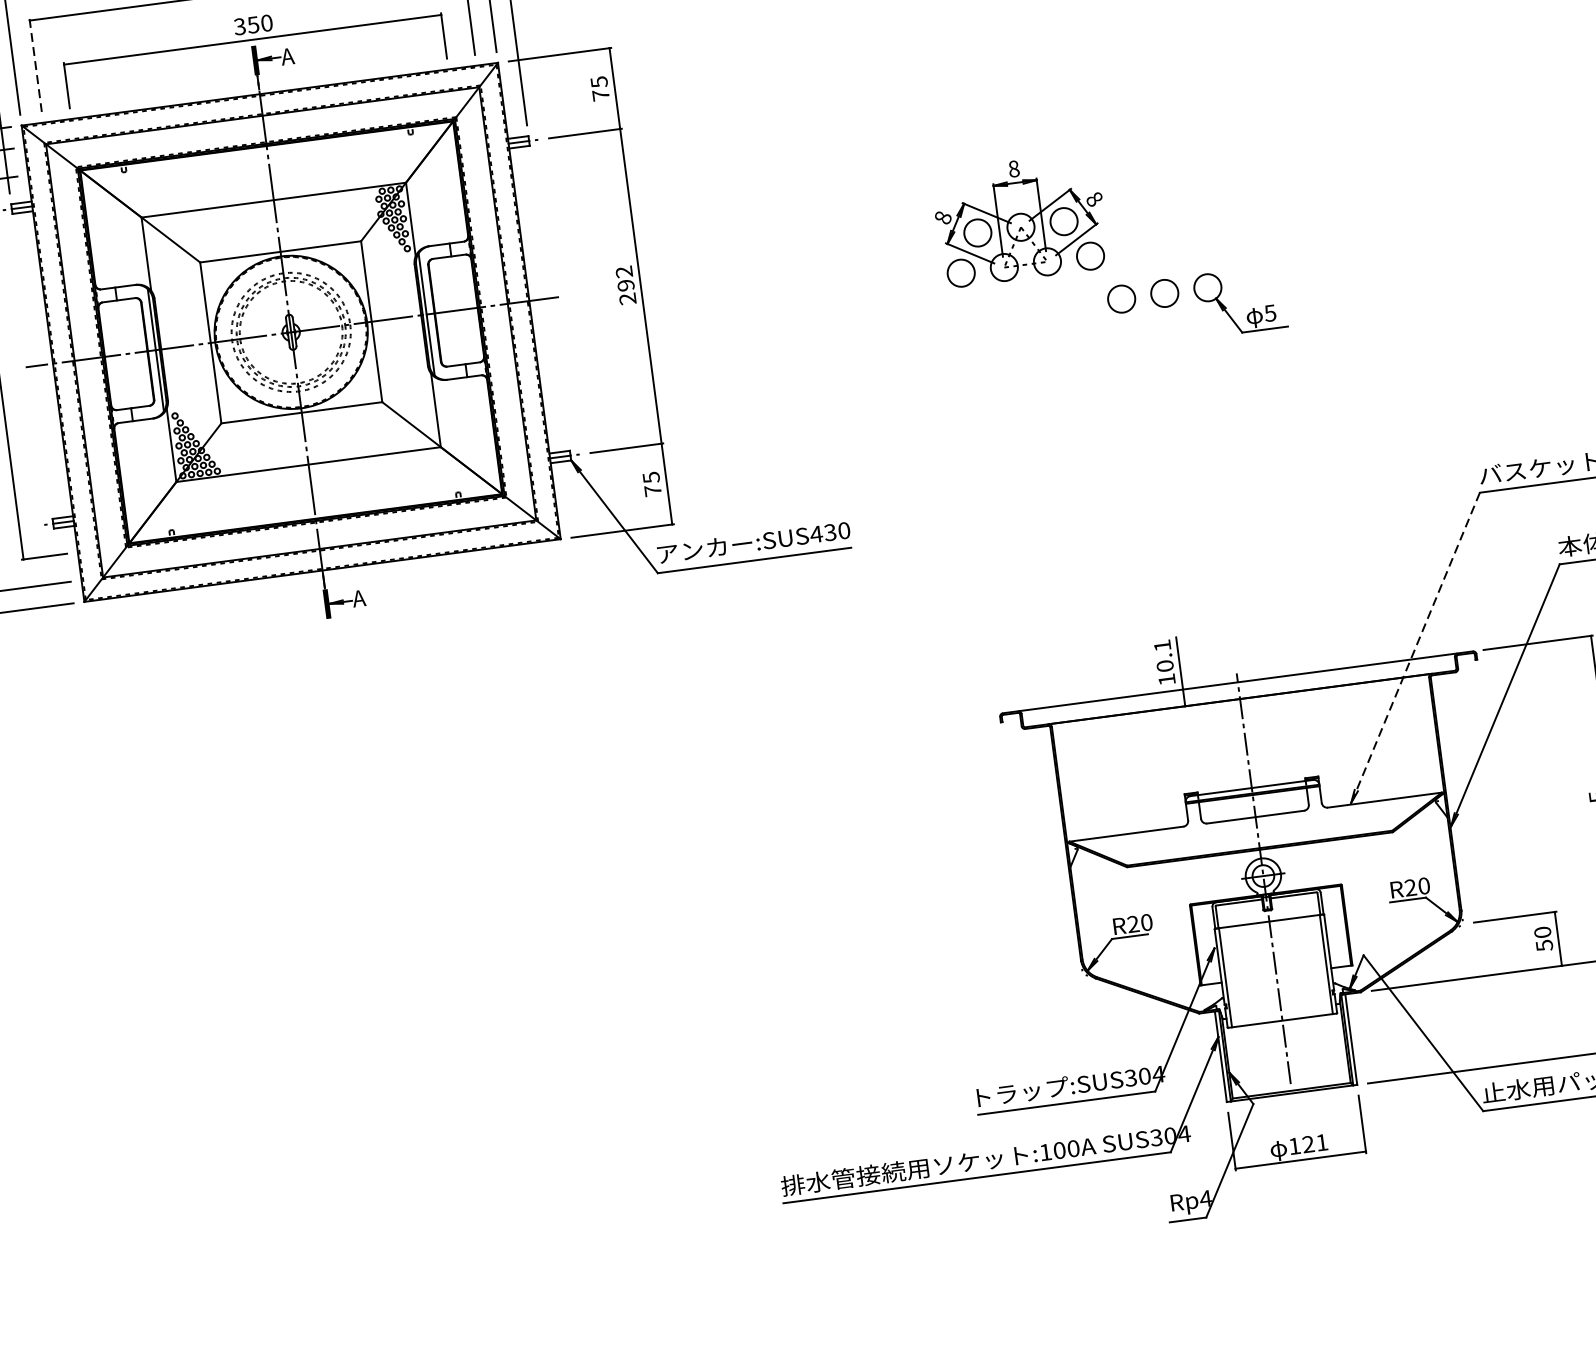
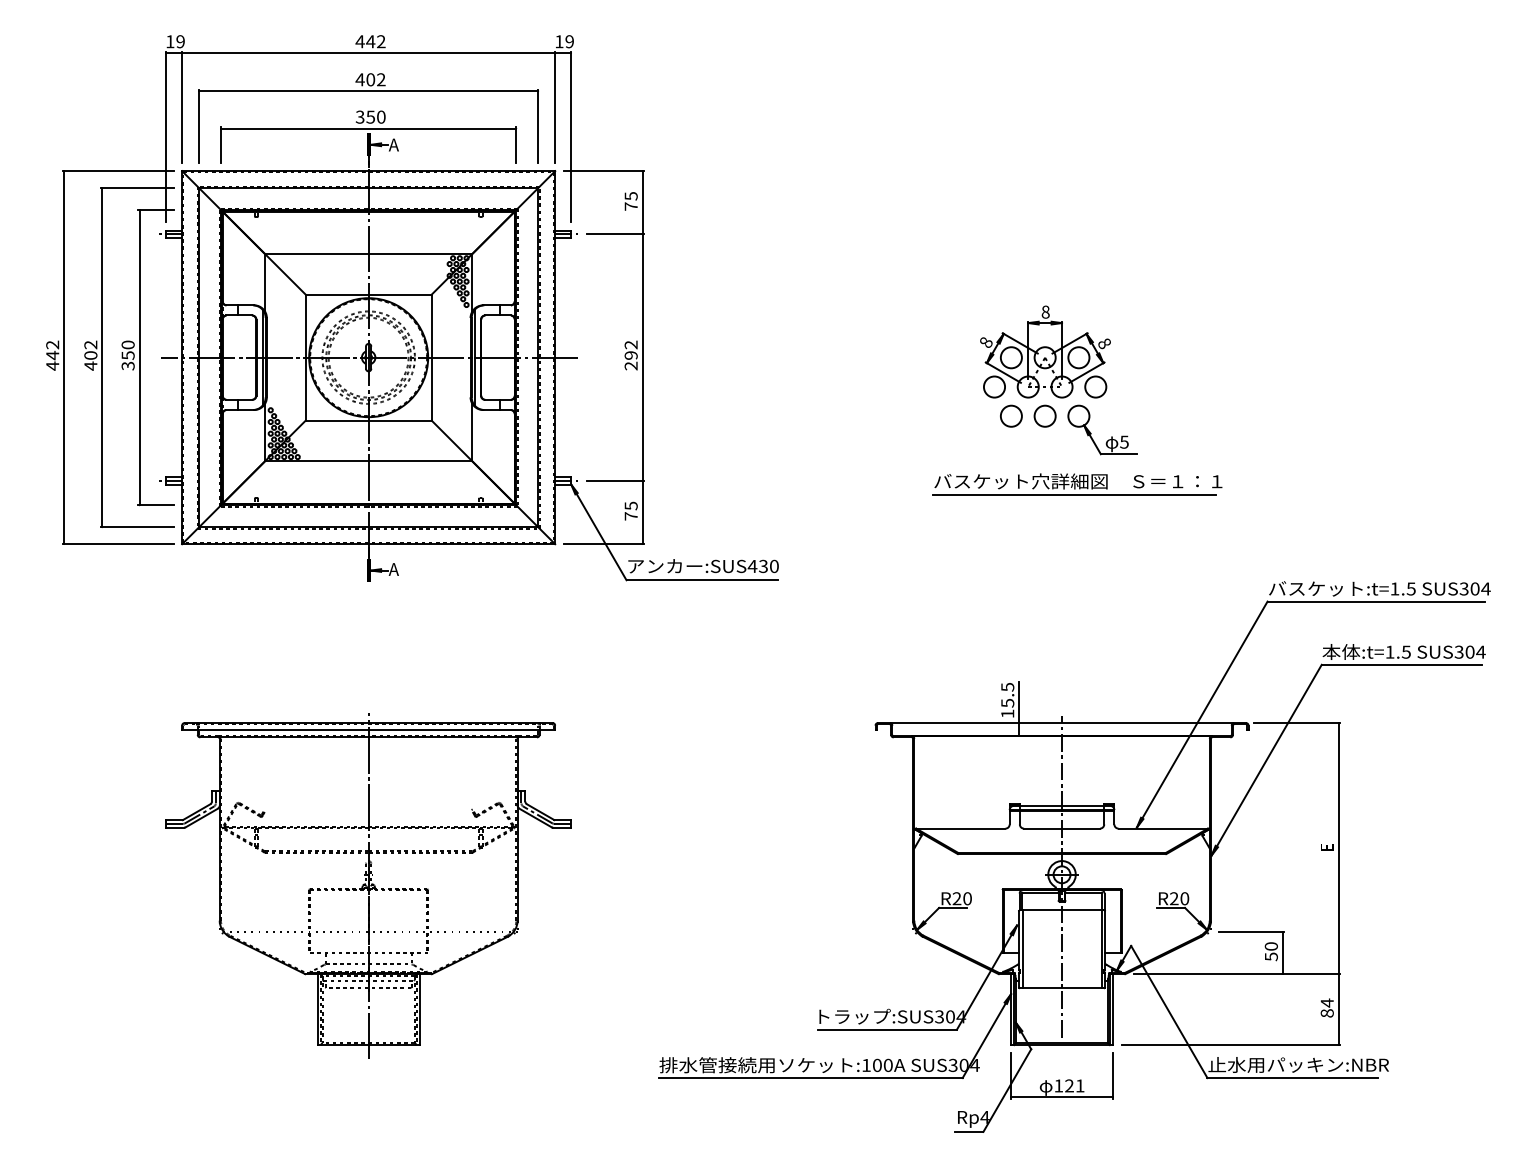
line: (36, 65) -> (199, 126), dashed -> solid
part: (1020, 219) -> (1045, 351), moved
part: (1217, 375) -> (1077, 484), added
line: (1415, 647) -> (1202, 714), dashed -> solid
text: (1163, 656) -> (1007, 695), 10.1 -> 15.5
part: (379, 1006) -> (368, 885), added

